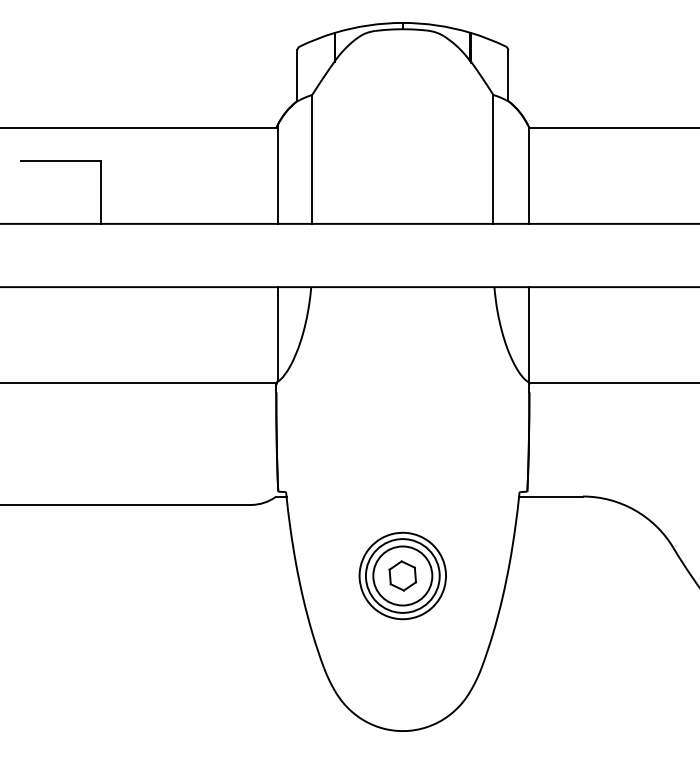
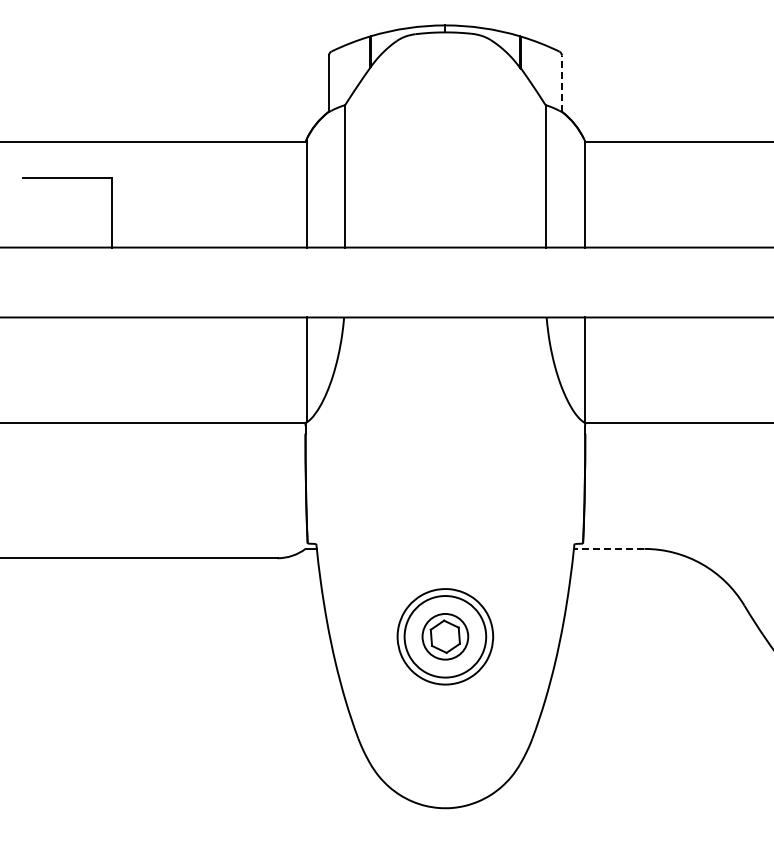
line: (507, 75) -> (561, 83), solid -> dashed
line: (550, 496) -> (608, 548), solid -> dashed
circle: (402, 575) -> (445, 636), size x0.7

